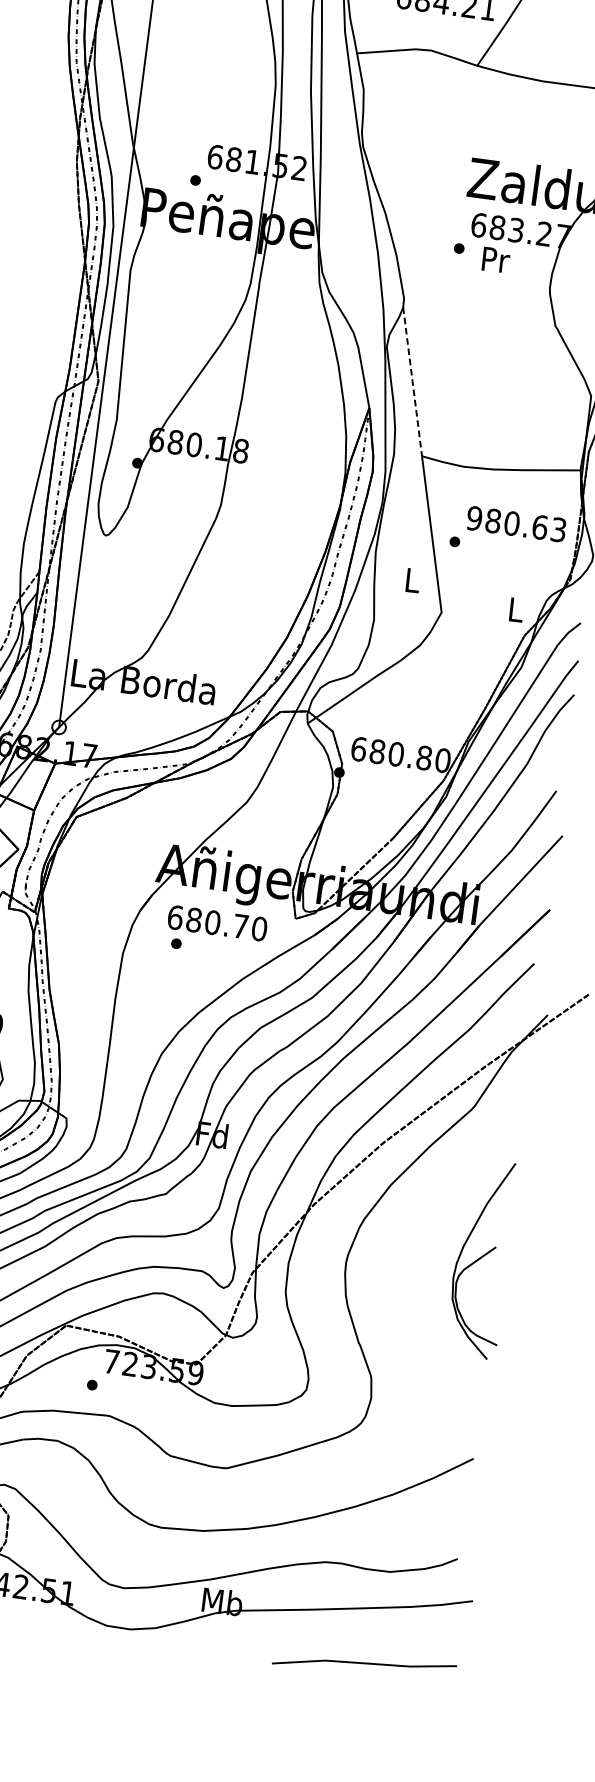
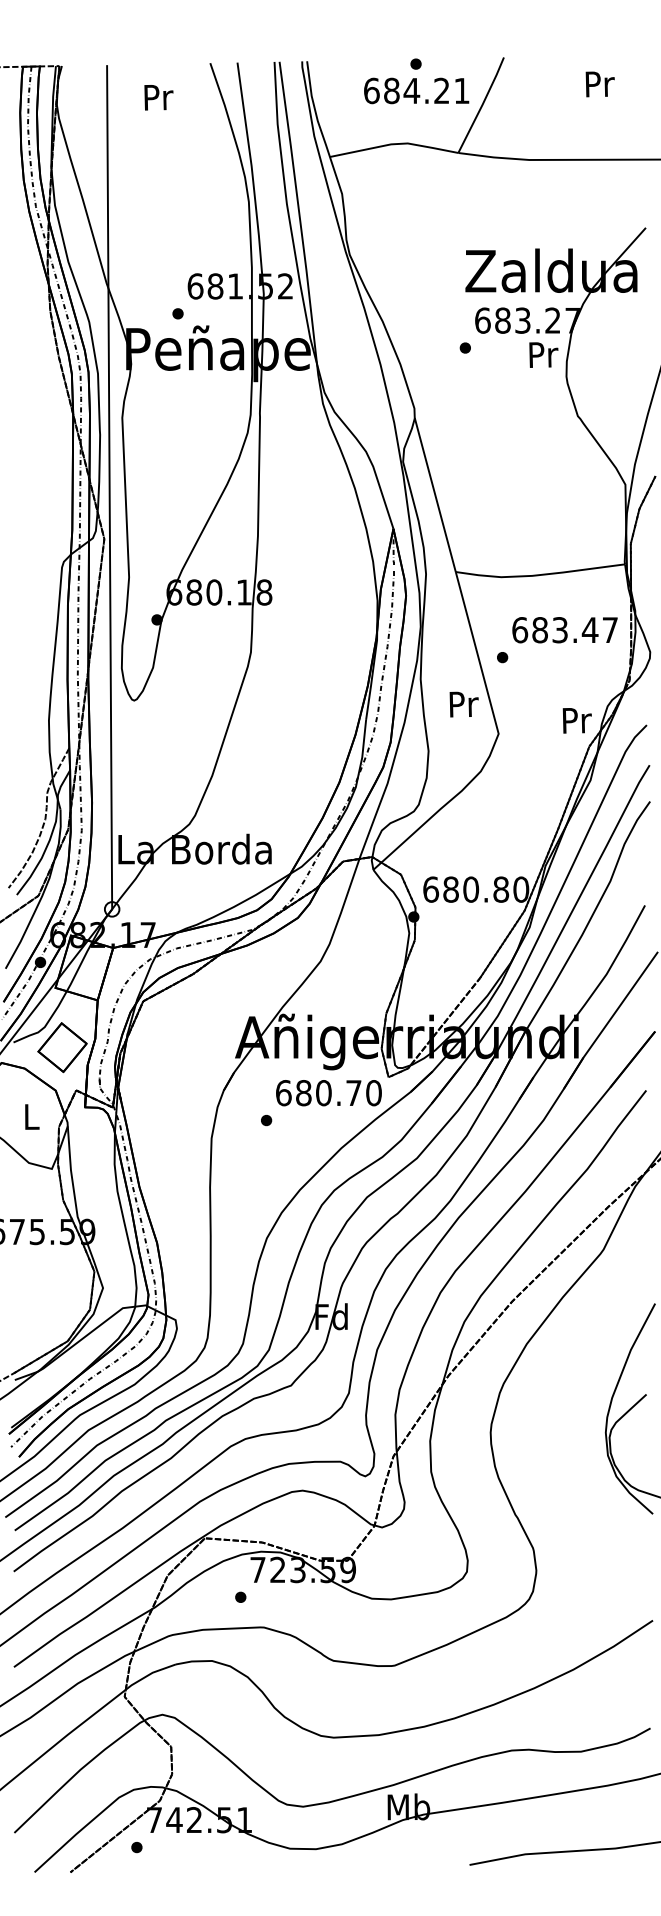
text: (495, 259) -> (543, 354), moved
line: (412, 381) -> (435, 494), dashed -> solid
text: (516, 524) -> (564, 630), 980.63 -> 683.47
text: (412, 580) -> (463, 704), L -> Pr
text: (515, 609) -> (576, 720), L -> Pr
text: (217, 923) -> (328, 1093), moved

